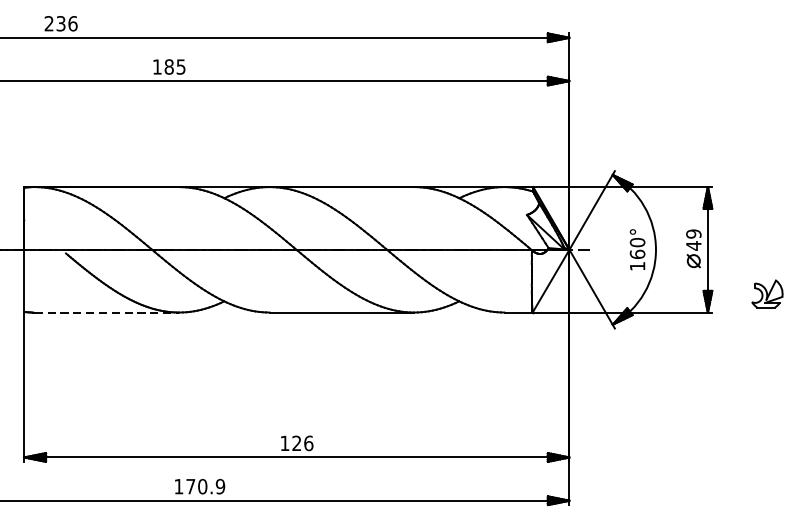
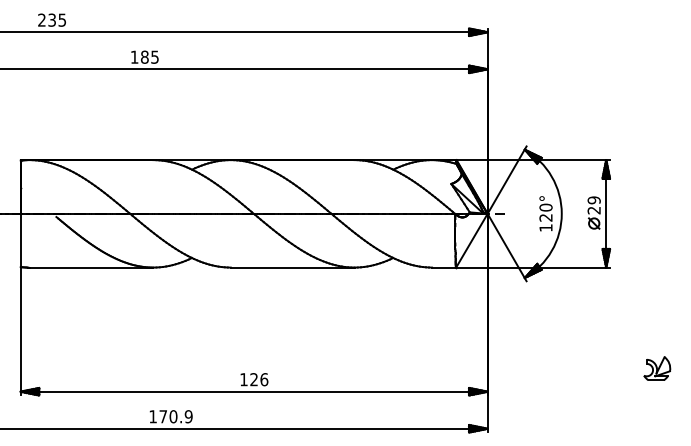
text: (73, 22) -> (62, 19), 236 -> 235
text: (693, 245) -> (593, 210), 49 -> 29
text: (636, 254) -> (545, 217), 160° -> 120°
part: (767, 293) -> (657, 368), moved
line: (106, 312) -> (91, 267), dashed -> solid

